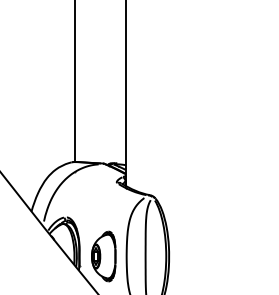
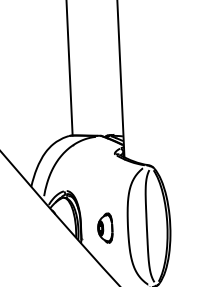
part: (103, 256) -> (104, 228), size x0.6

